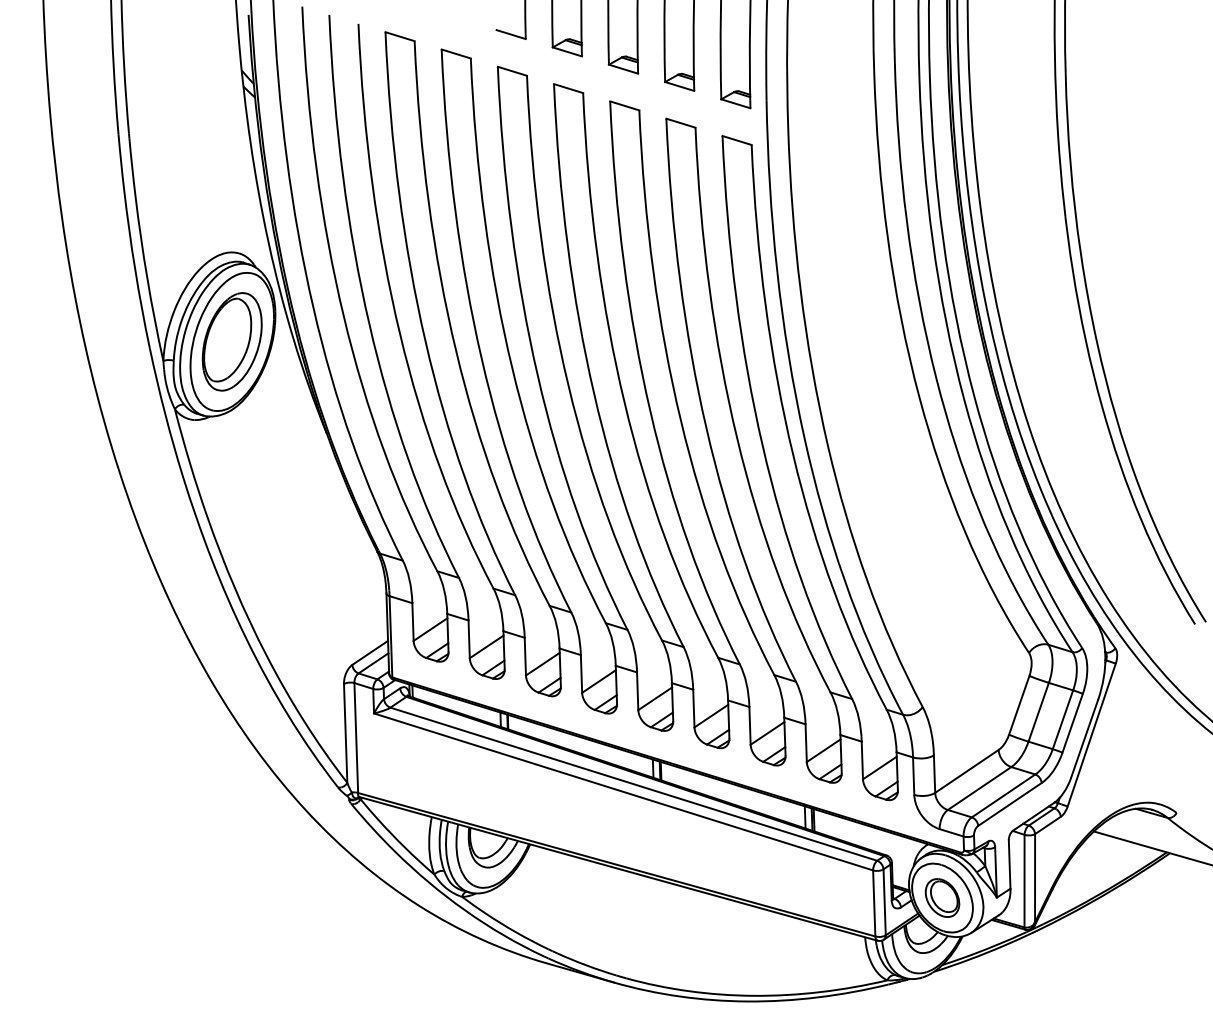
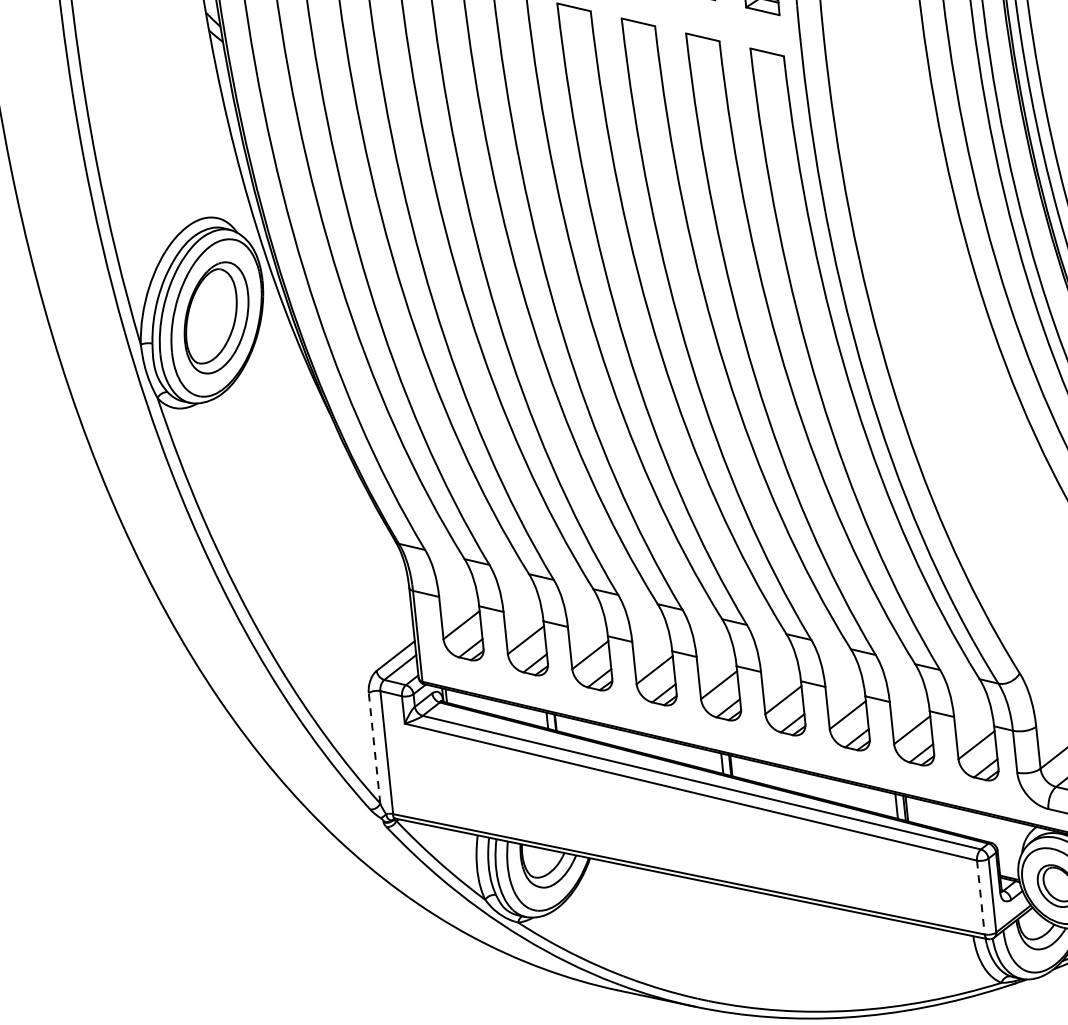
line: (345, 733) -> (374, 748), solid -> dashed
line: (874, 903) -> (981, 897), solid -> dashed

